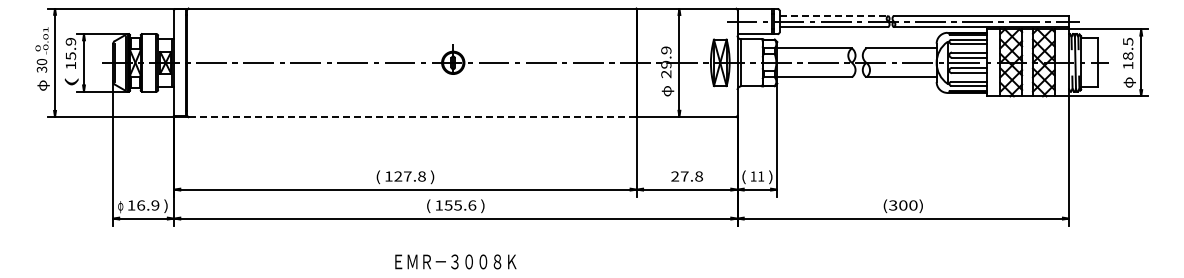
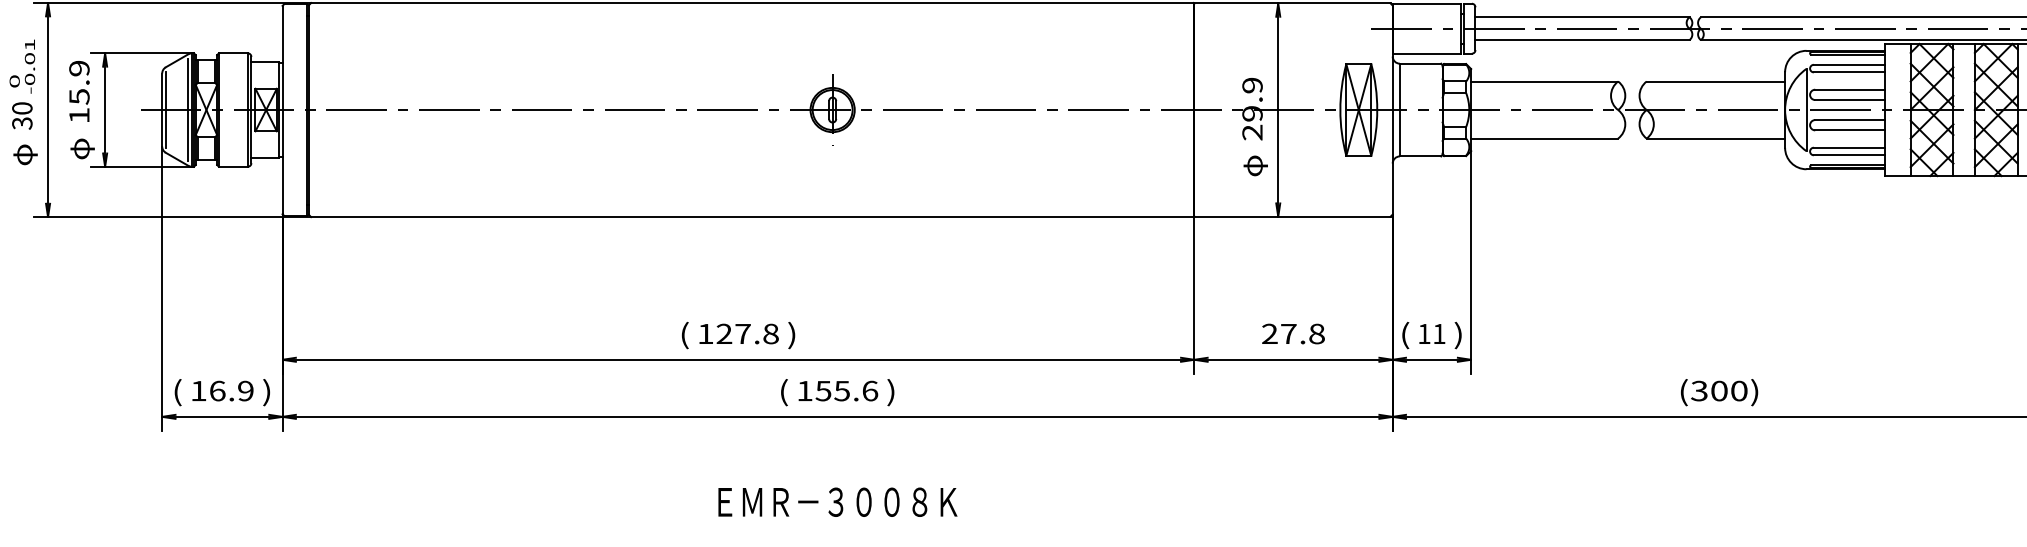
line: (834, 15) -> (1583, 16), dashed -> solid
text: (71, 82) -> (80, 148), ( -> φ
line: (412, 117) -> (752, 217), dashed -> solid
text: (120, 206) -> (177, 393), φ -> (

